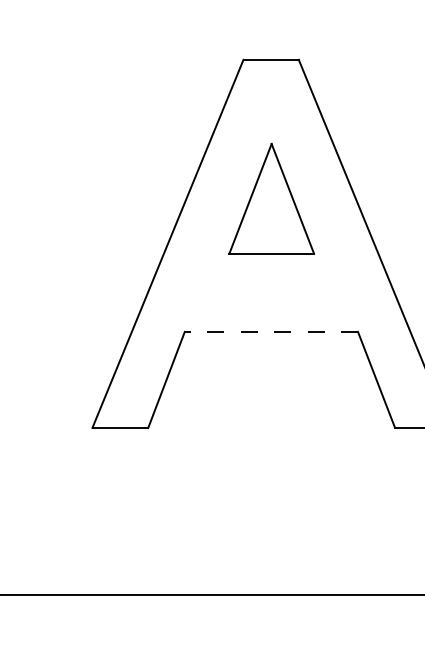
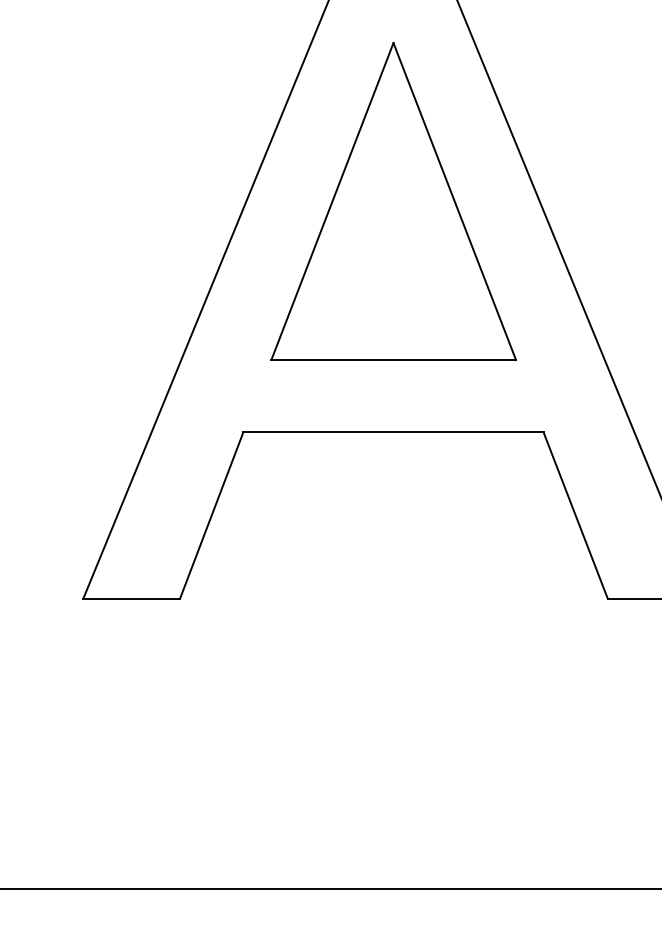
part: (271, 198) -> (393, 201), size x1.67
line: (271, 331) -> (393, 431), dashed -> solid

